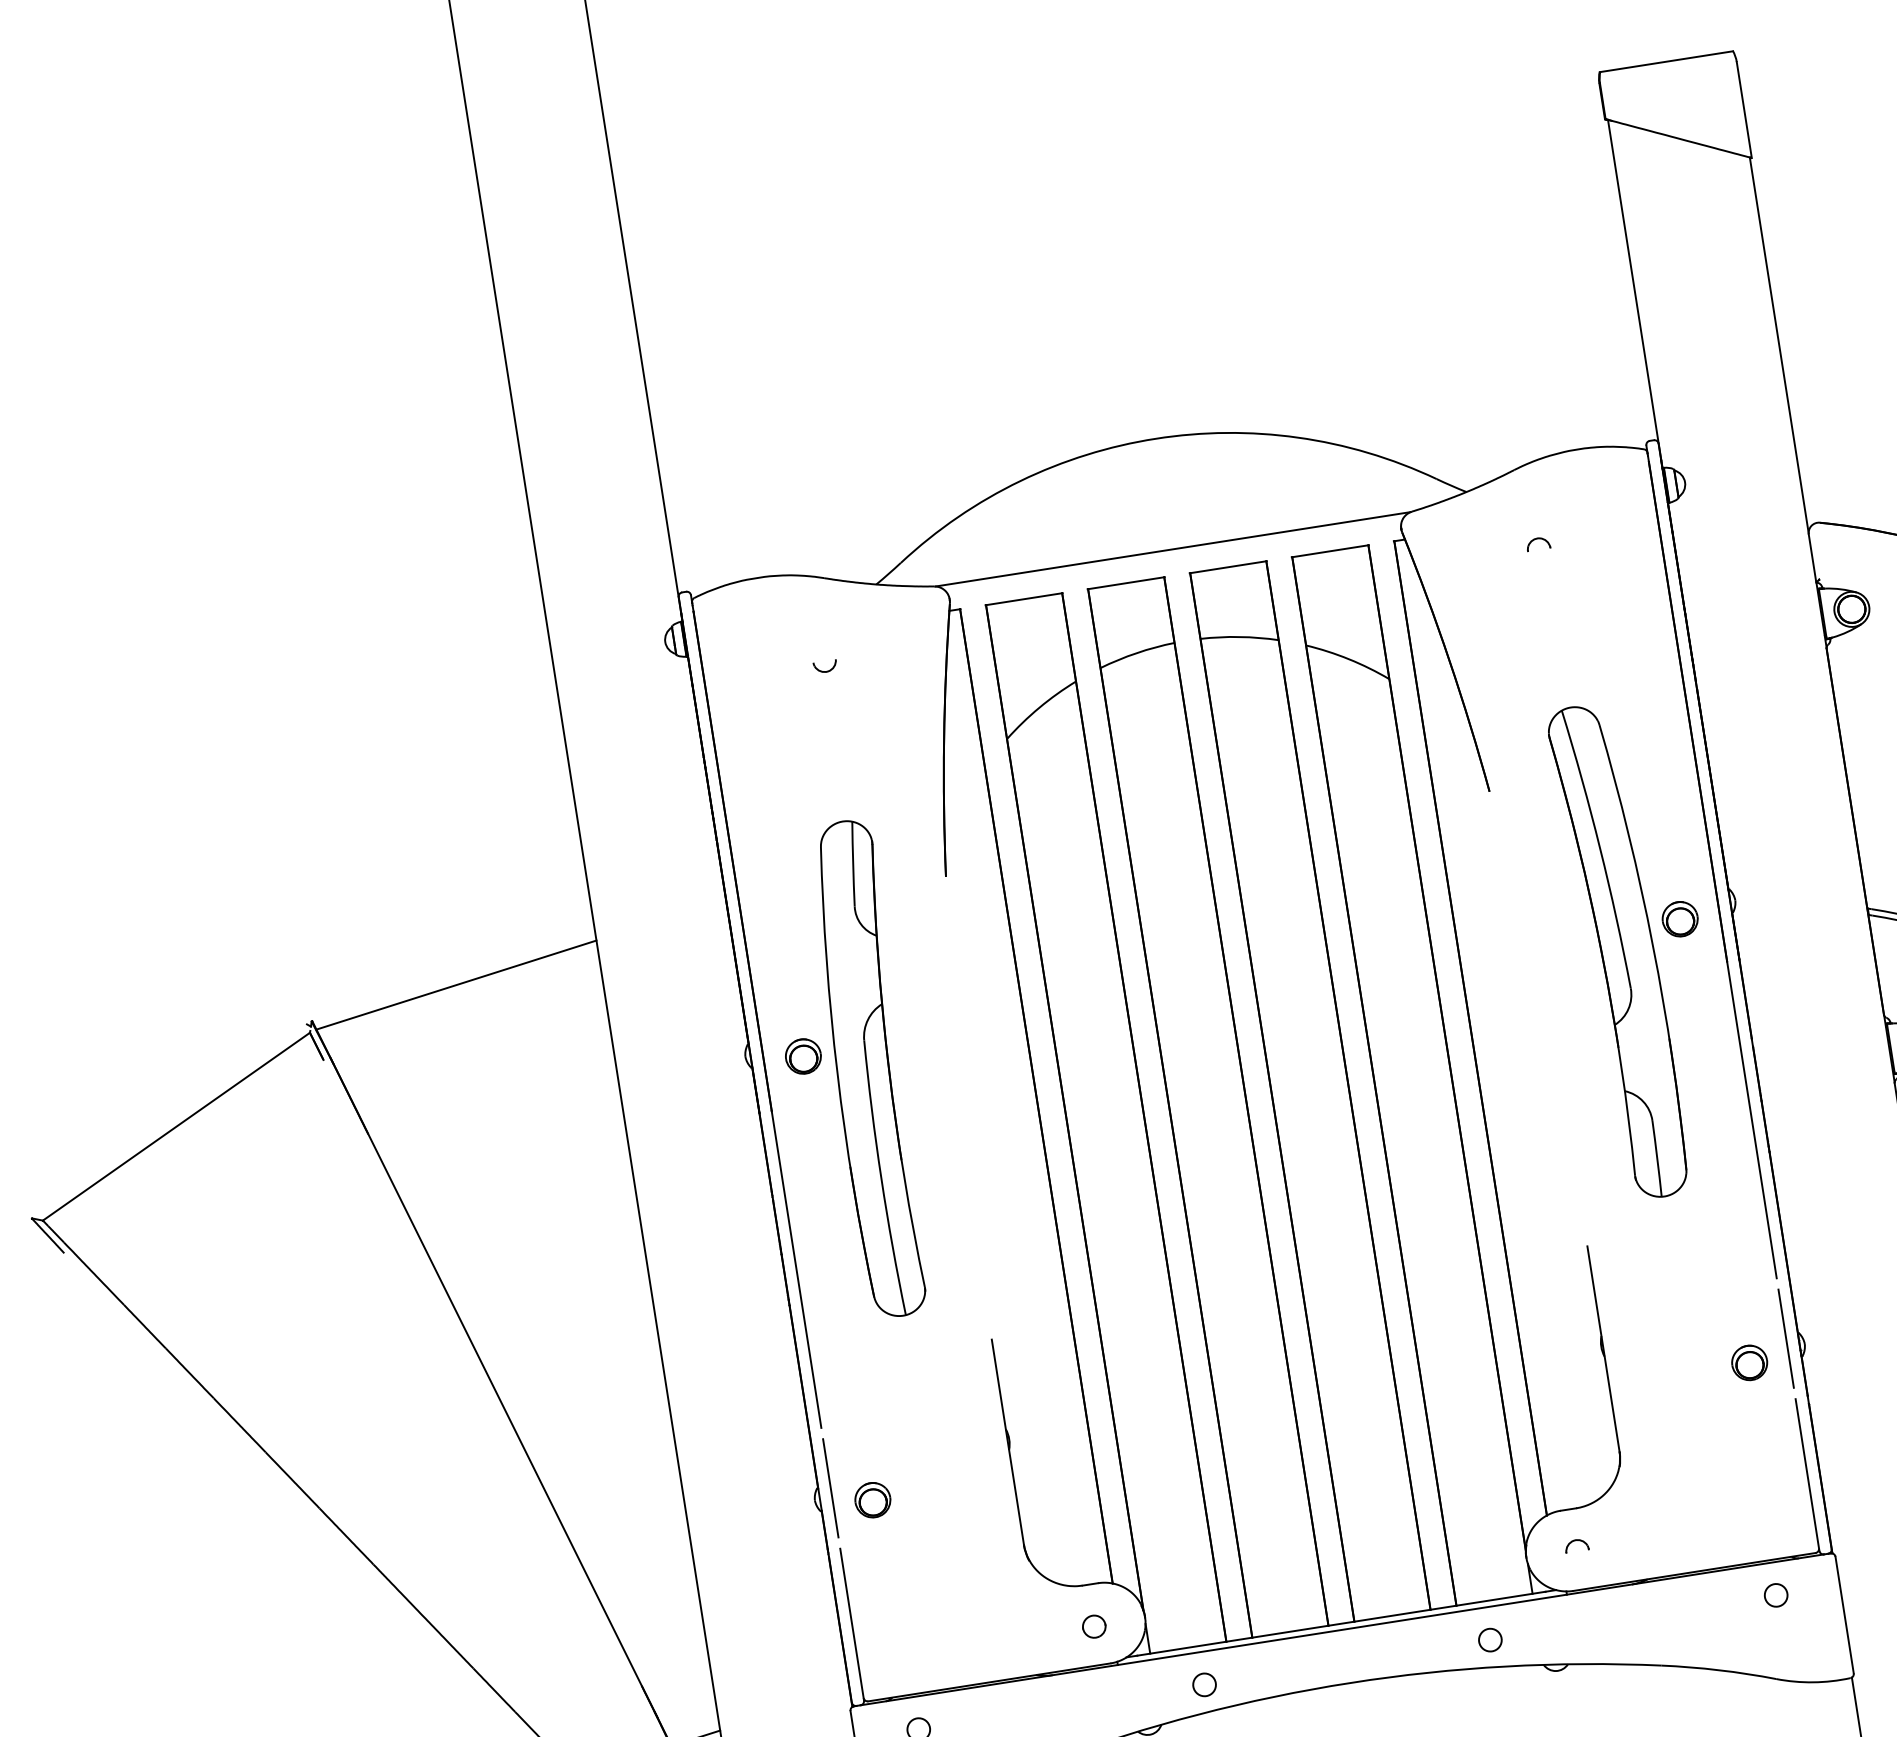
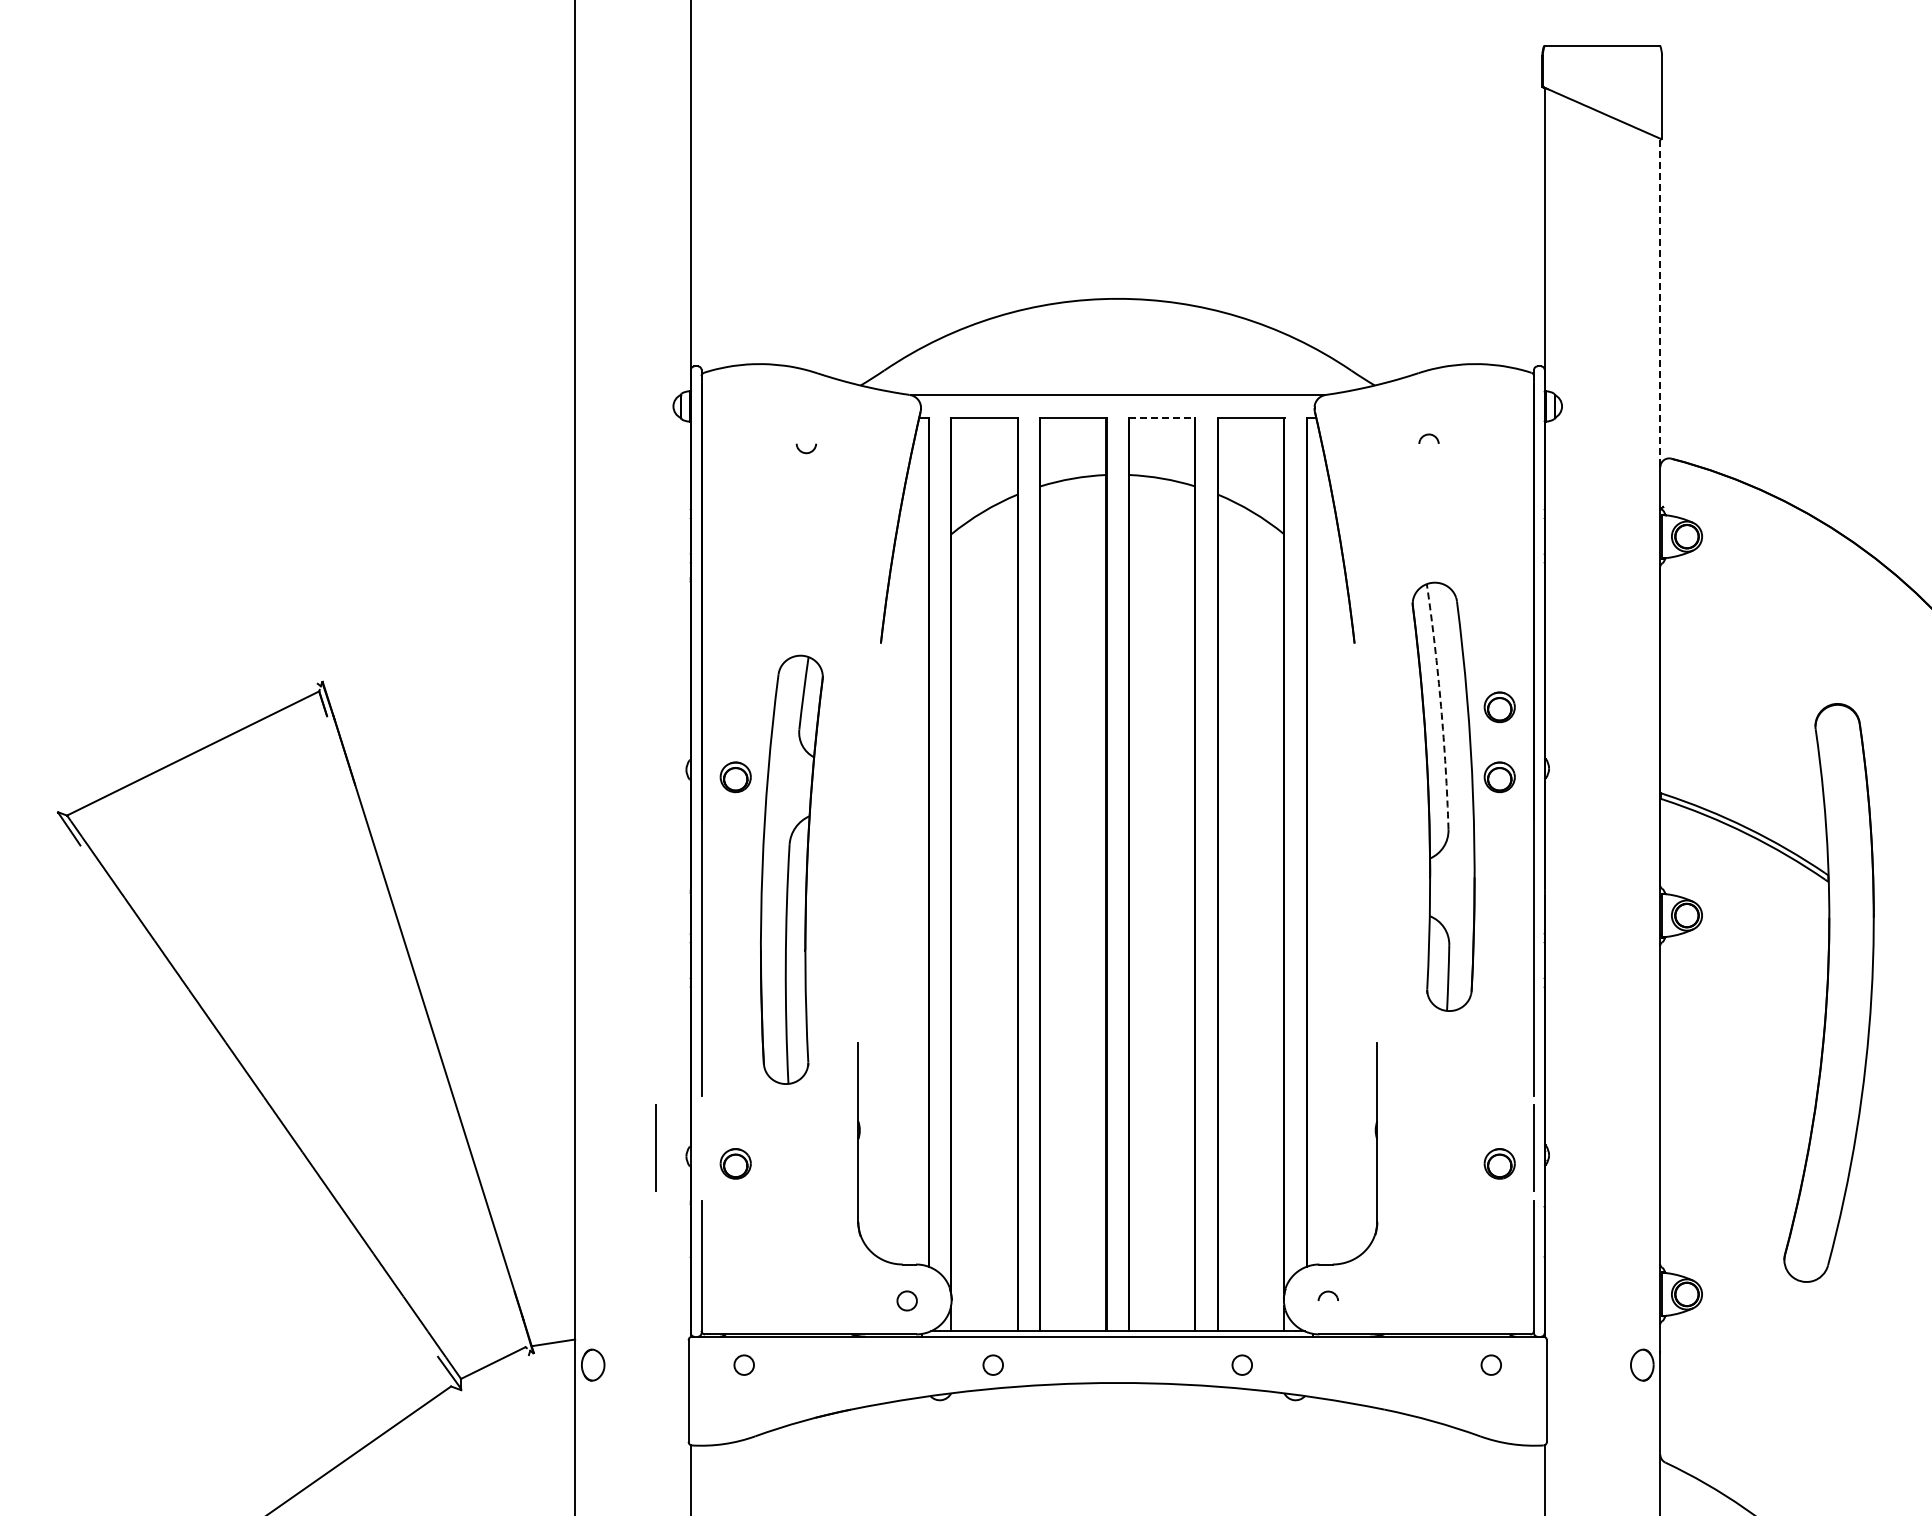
line: (1779, 345) -> (1660, 302), solid -> dashed
line: (1228, 566) -> (1162, 417), solid -> dashed
part: (1667, 838) -> (1499, 706), added
arc: (1600, 848) -> (1441, 706), solid -> dashed
line: (456, 985) -> (450, 670), removed
part: (870, 1068) -> (791, 869), moved
line: (830, 1487) -> (655, 1147), moved

